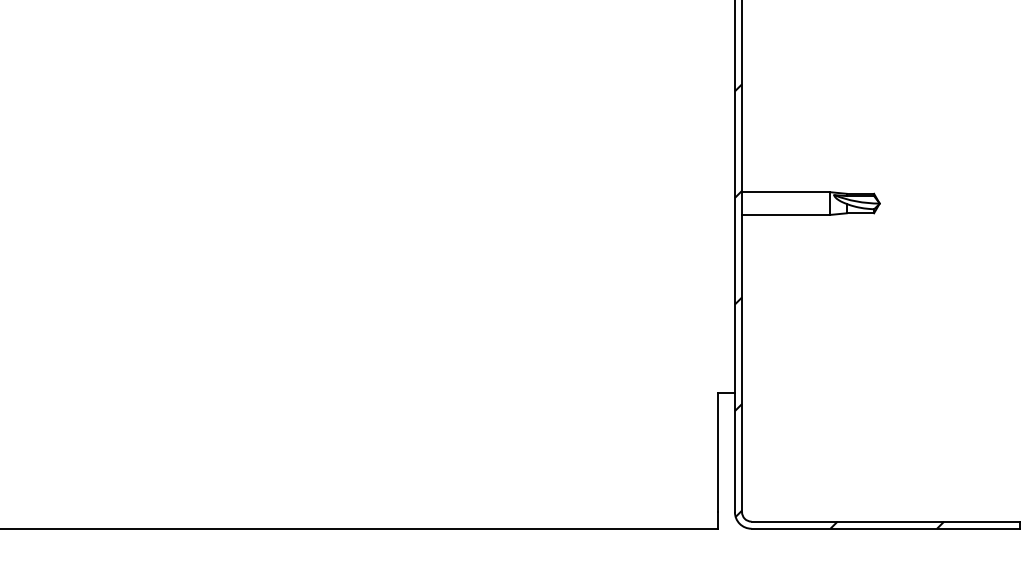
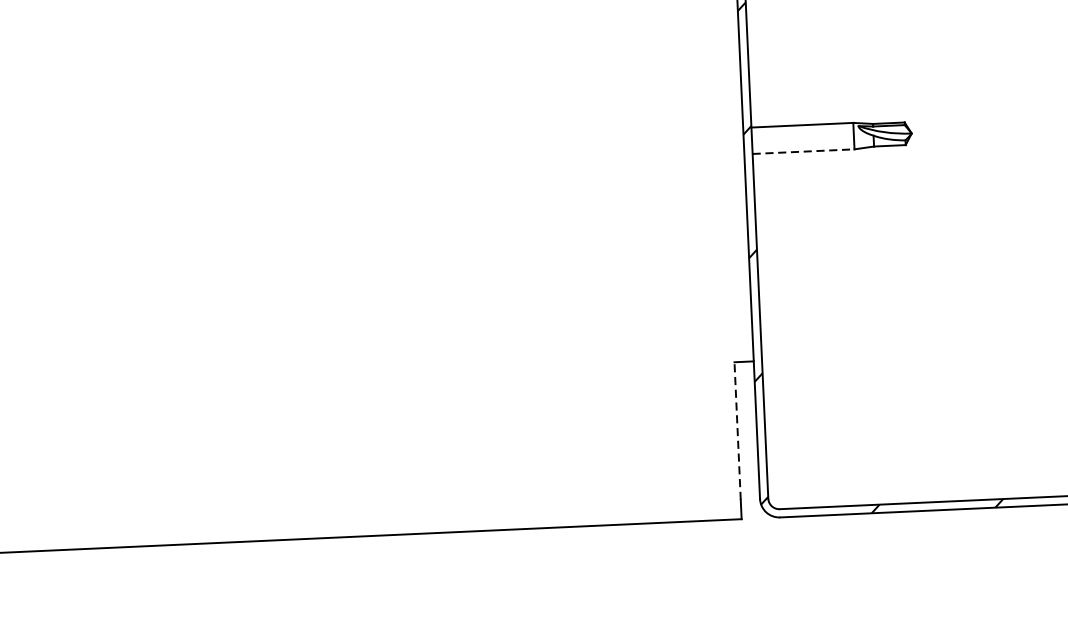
line: (785, 214) -> (803, 151), solid -> dashed
line: (718, 452) -> (737, 430), solid -> dashed

